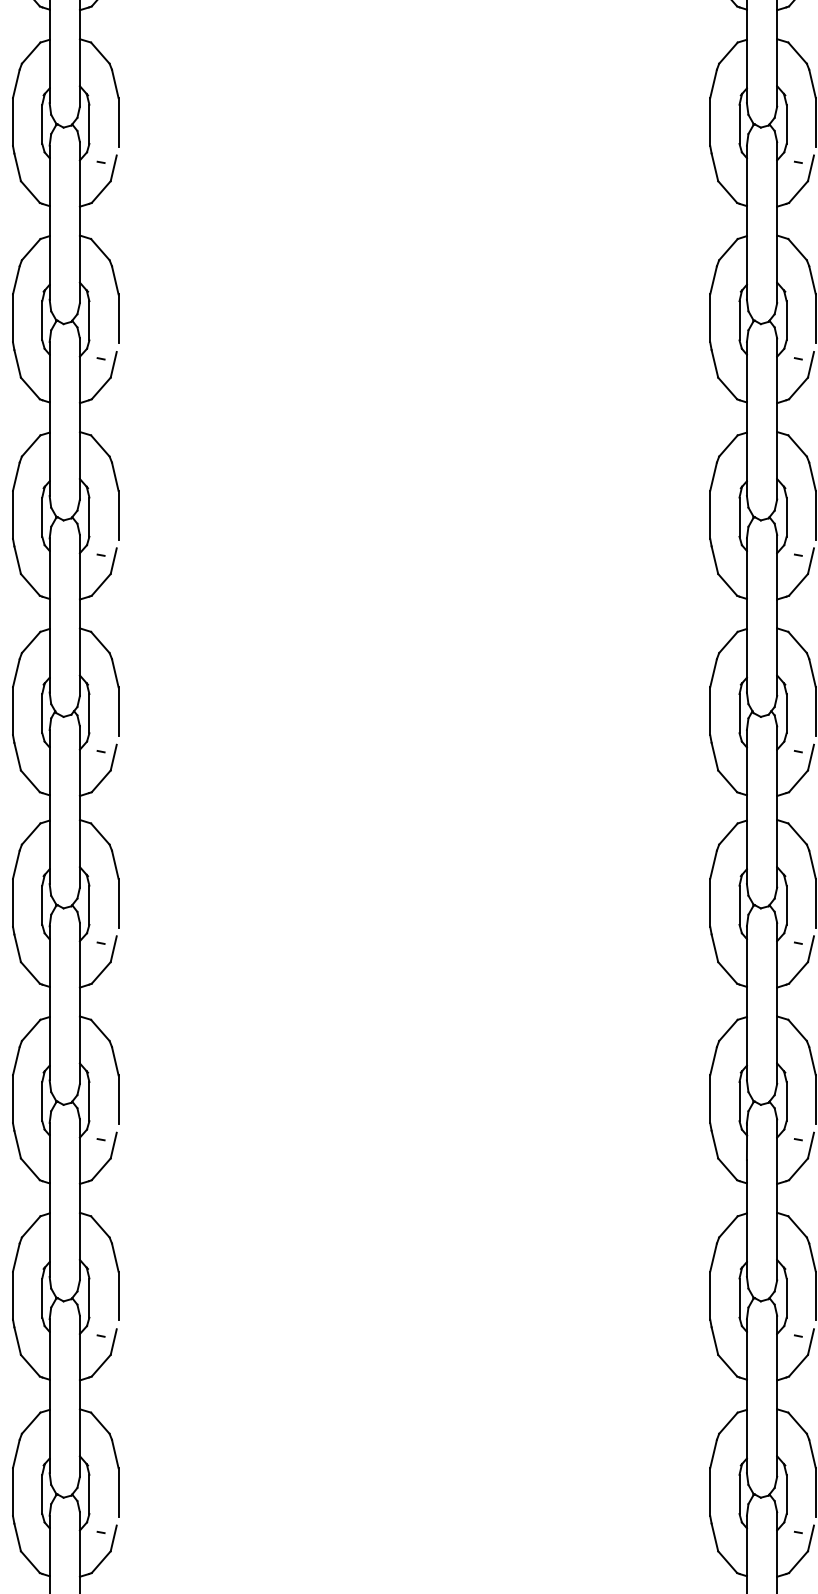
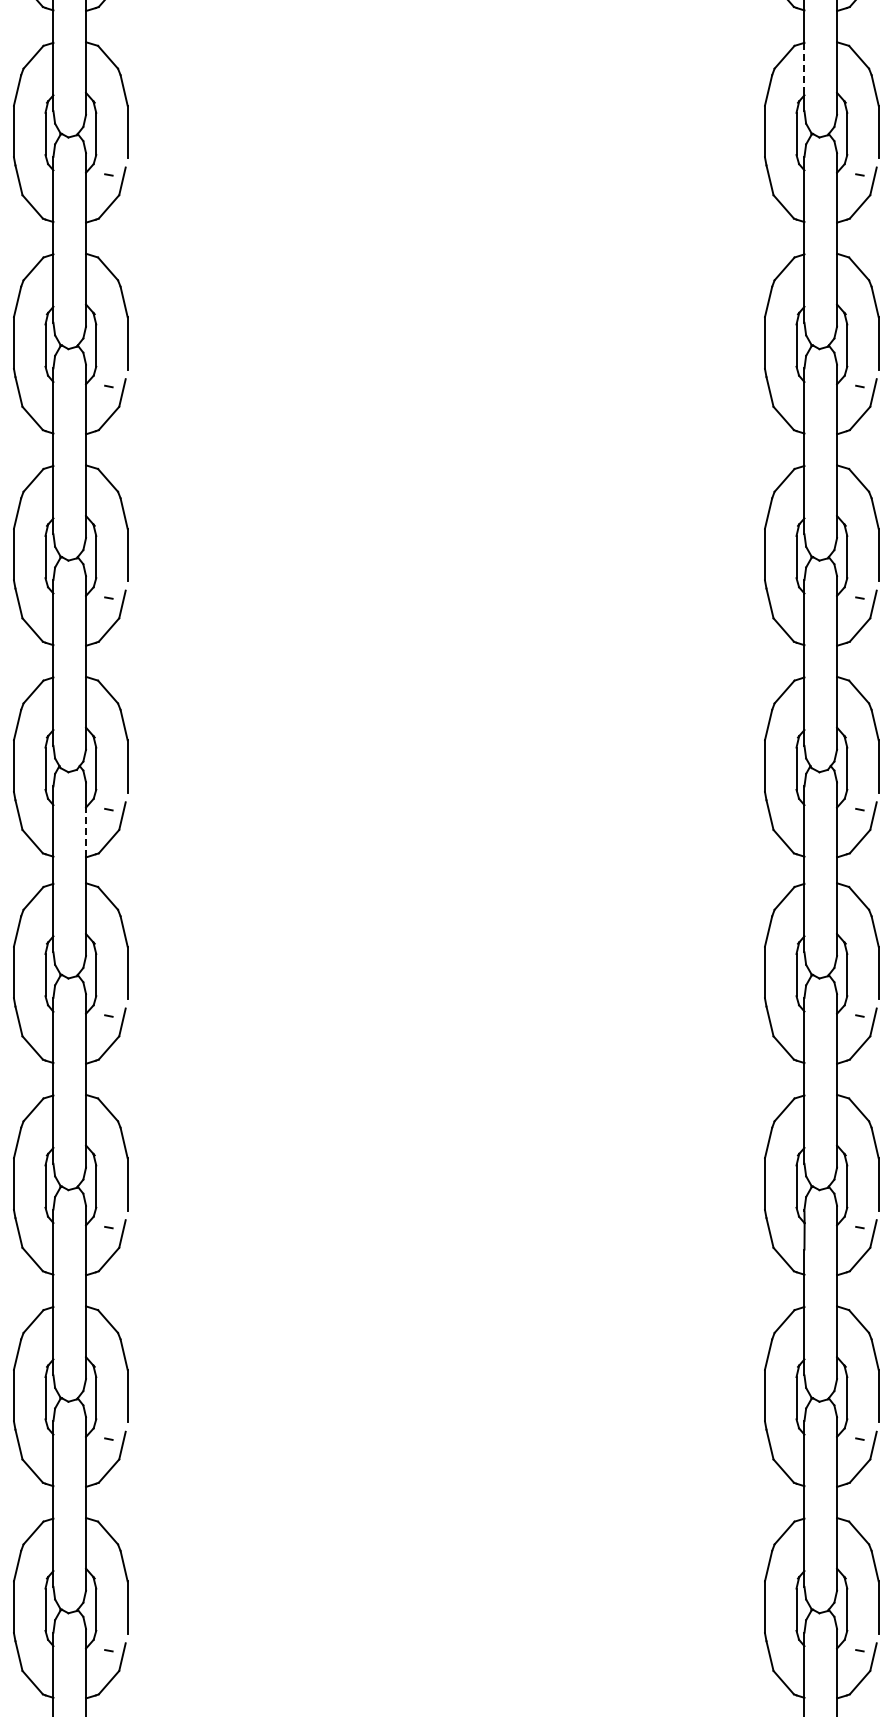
line: (746, 64) -> (804, 69), solid -> dashed
line: (80, 772) -> (86, 832), solid -> dashed

